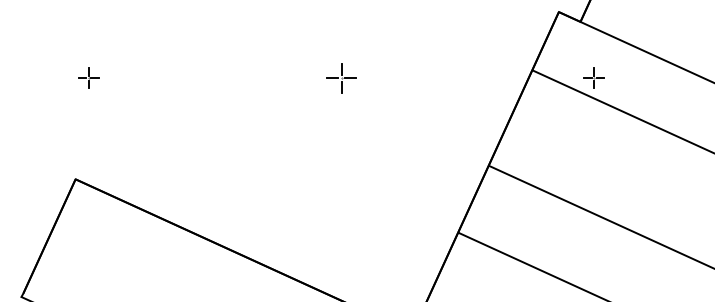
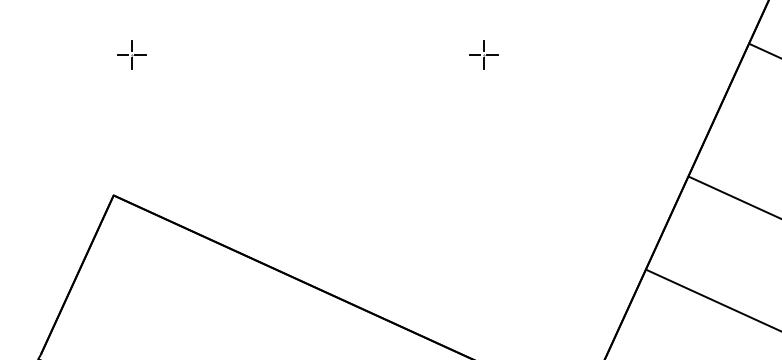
part: (341, 77) -> (483, 53), size x0.71

